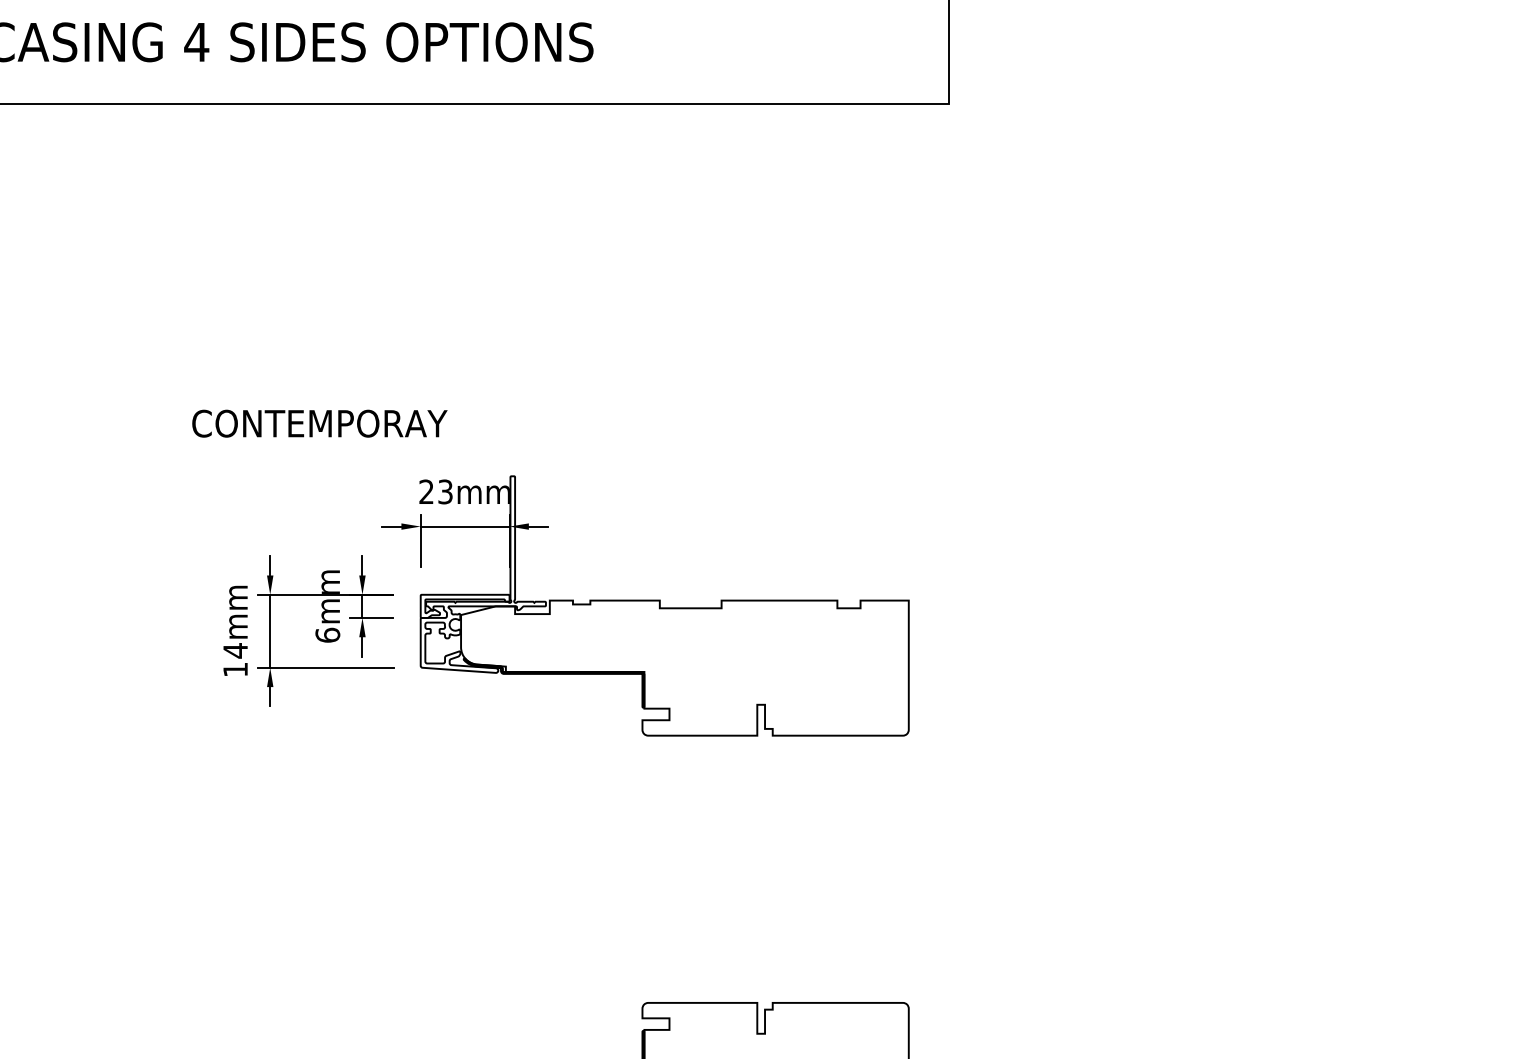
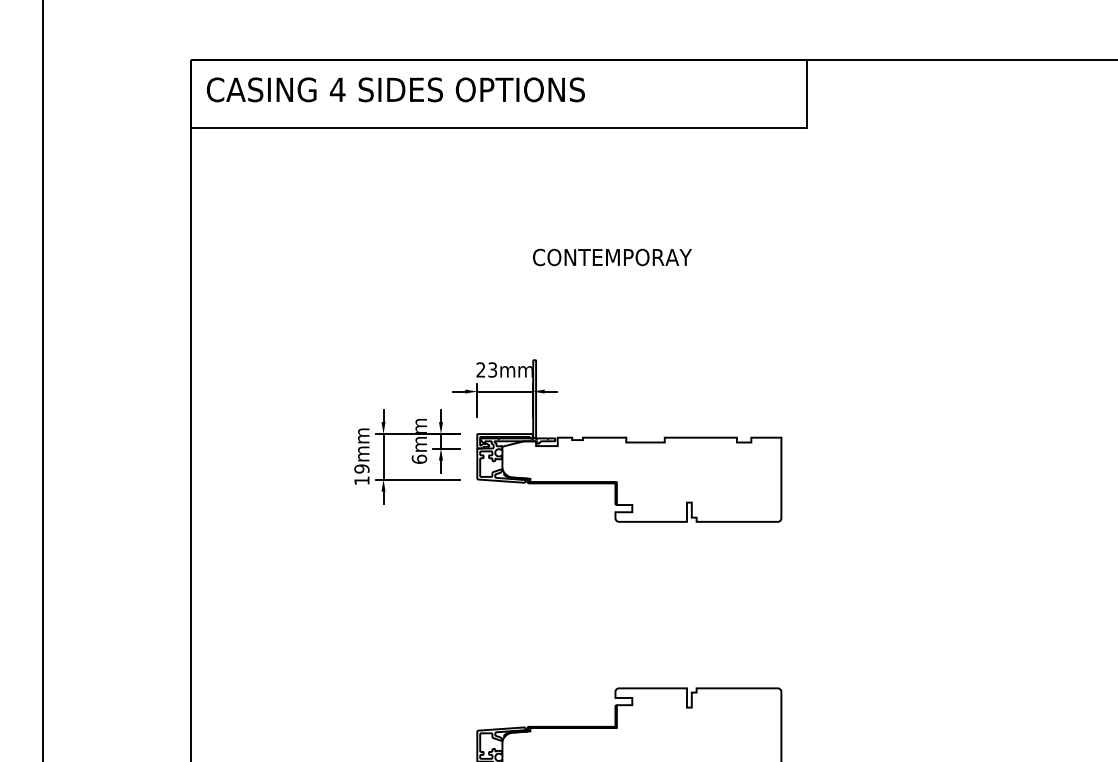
text: (319, 423) -> (612, 257), moved
text: (234, 650) -> (361, 468), 14mm -> 19mm

